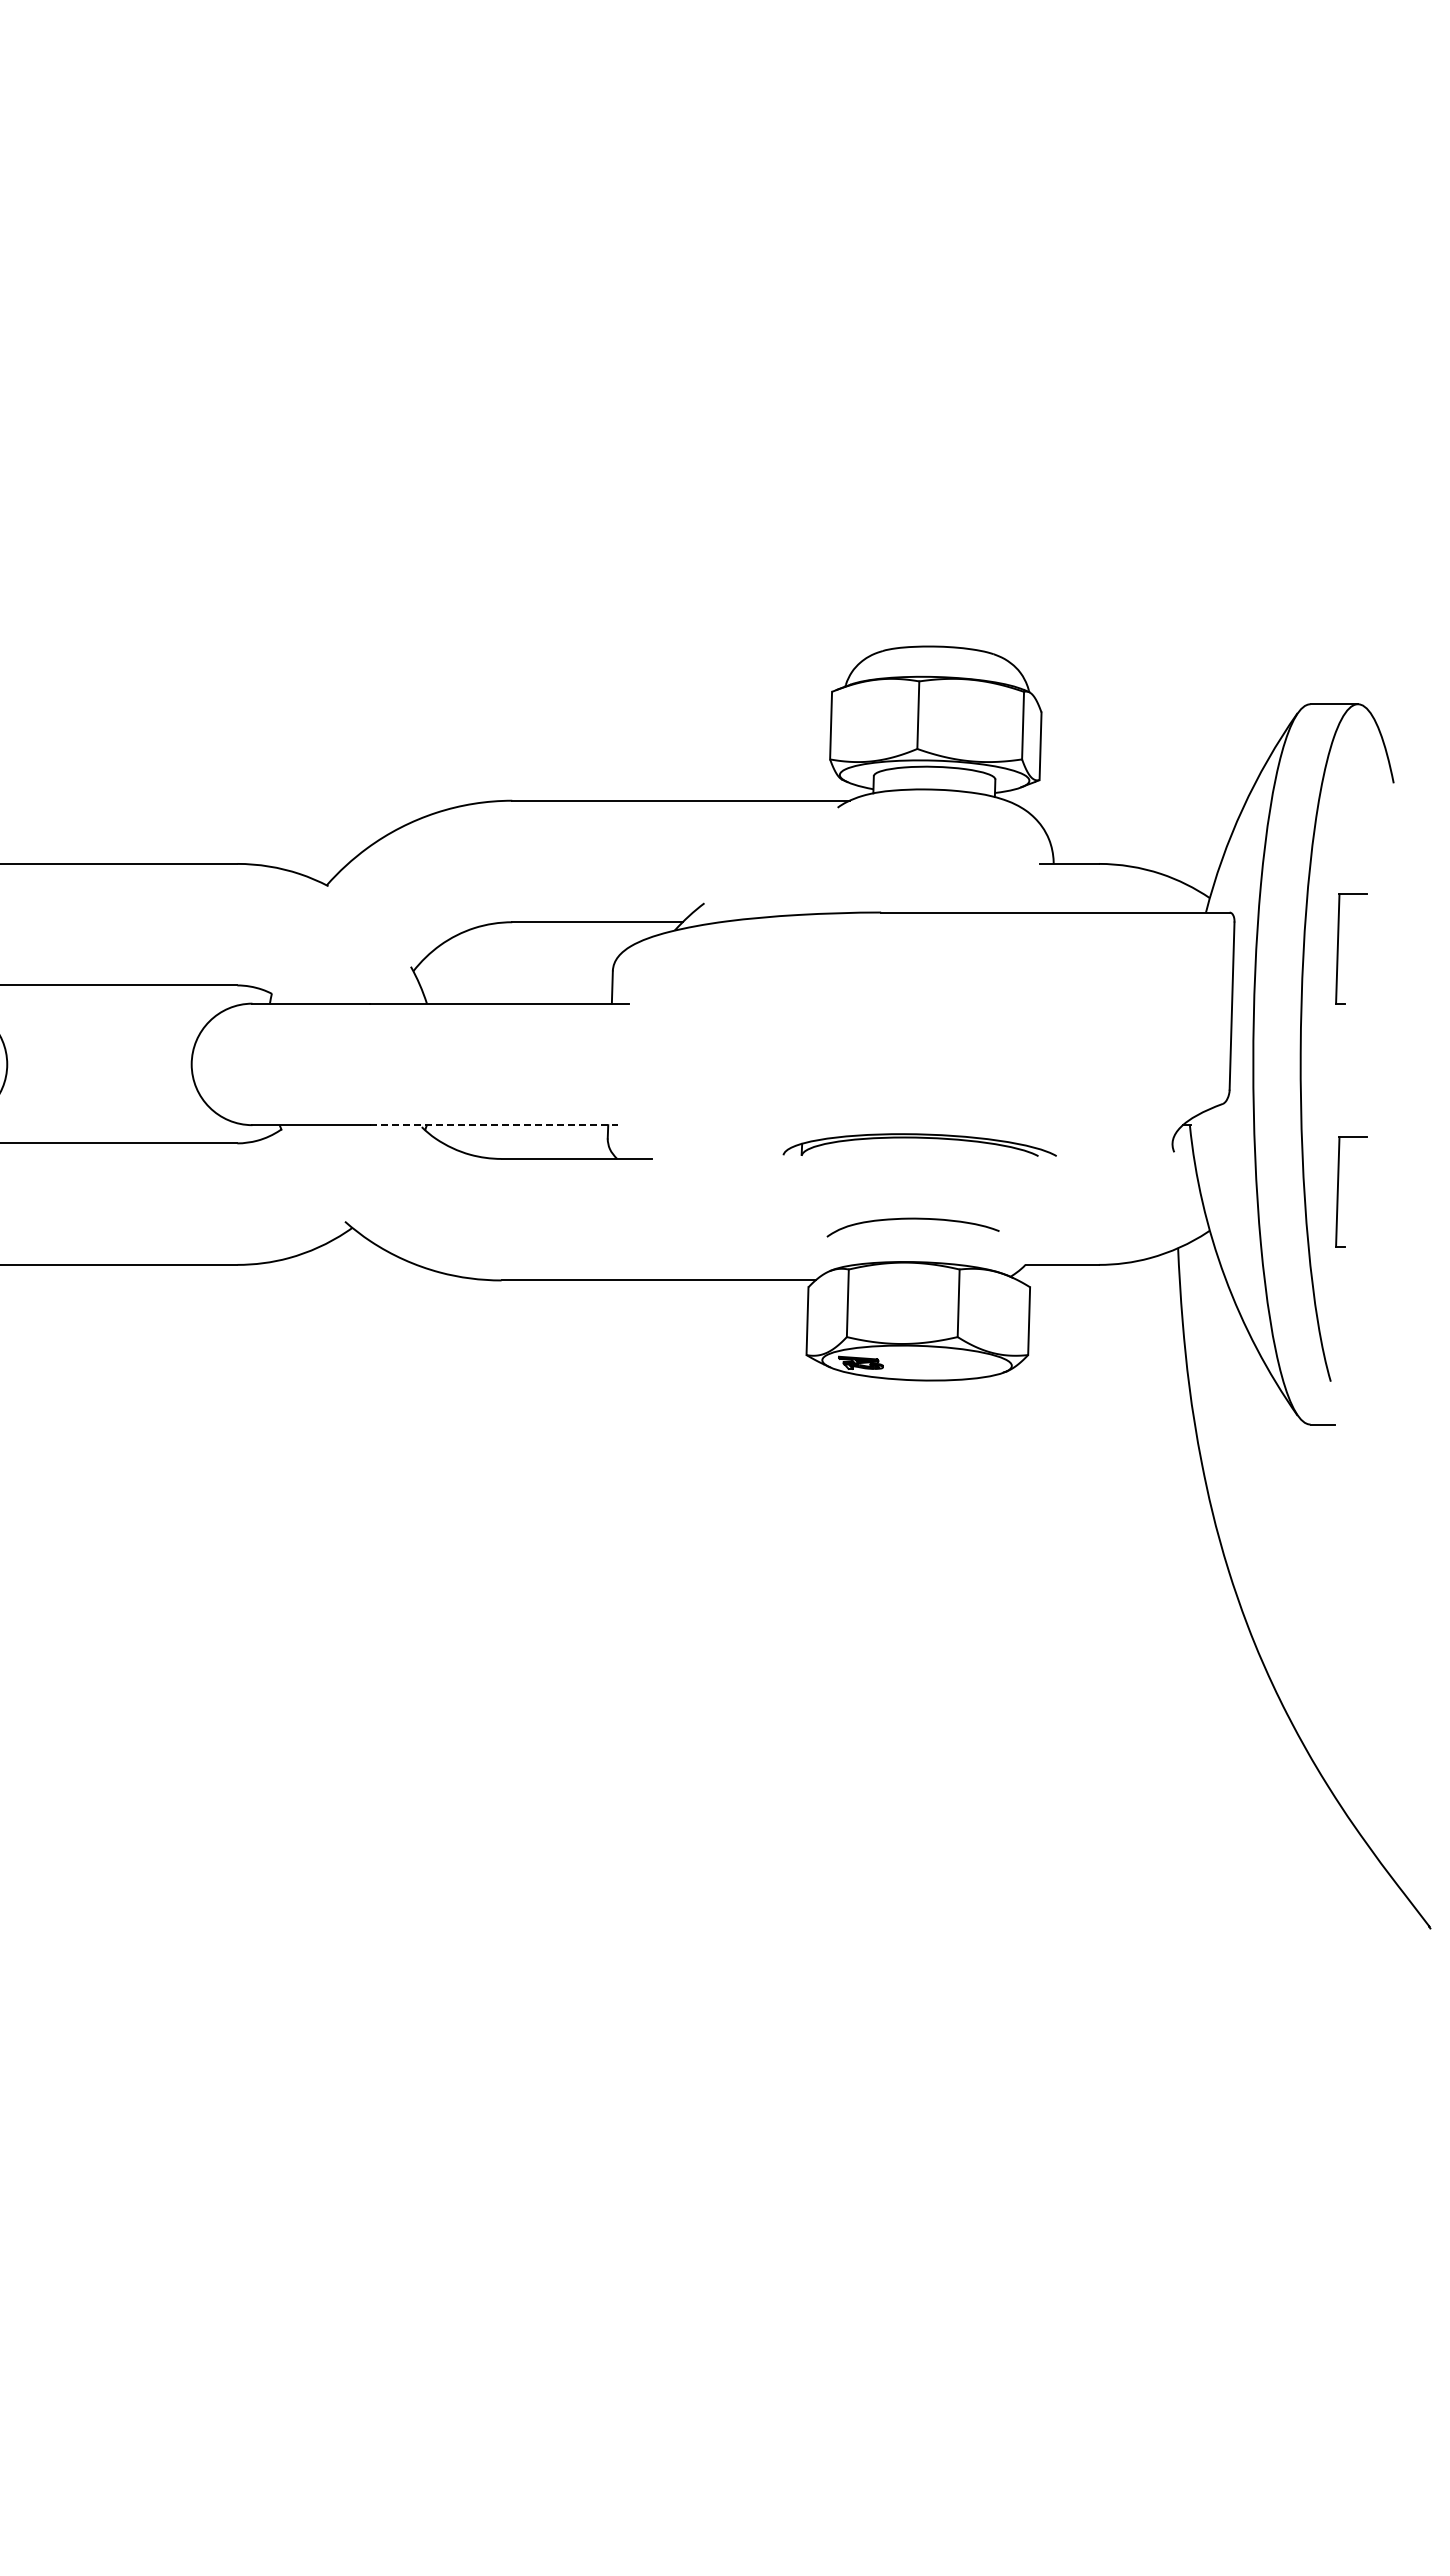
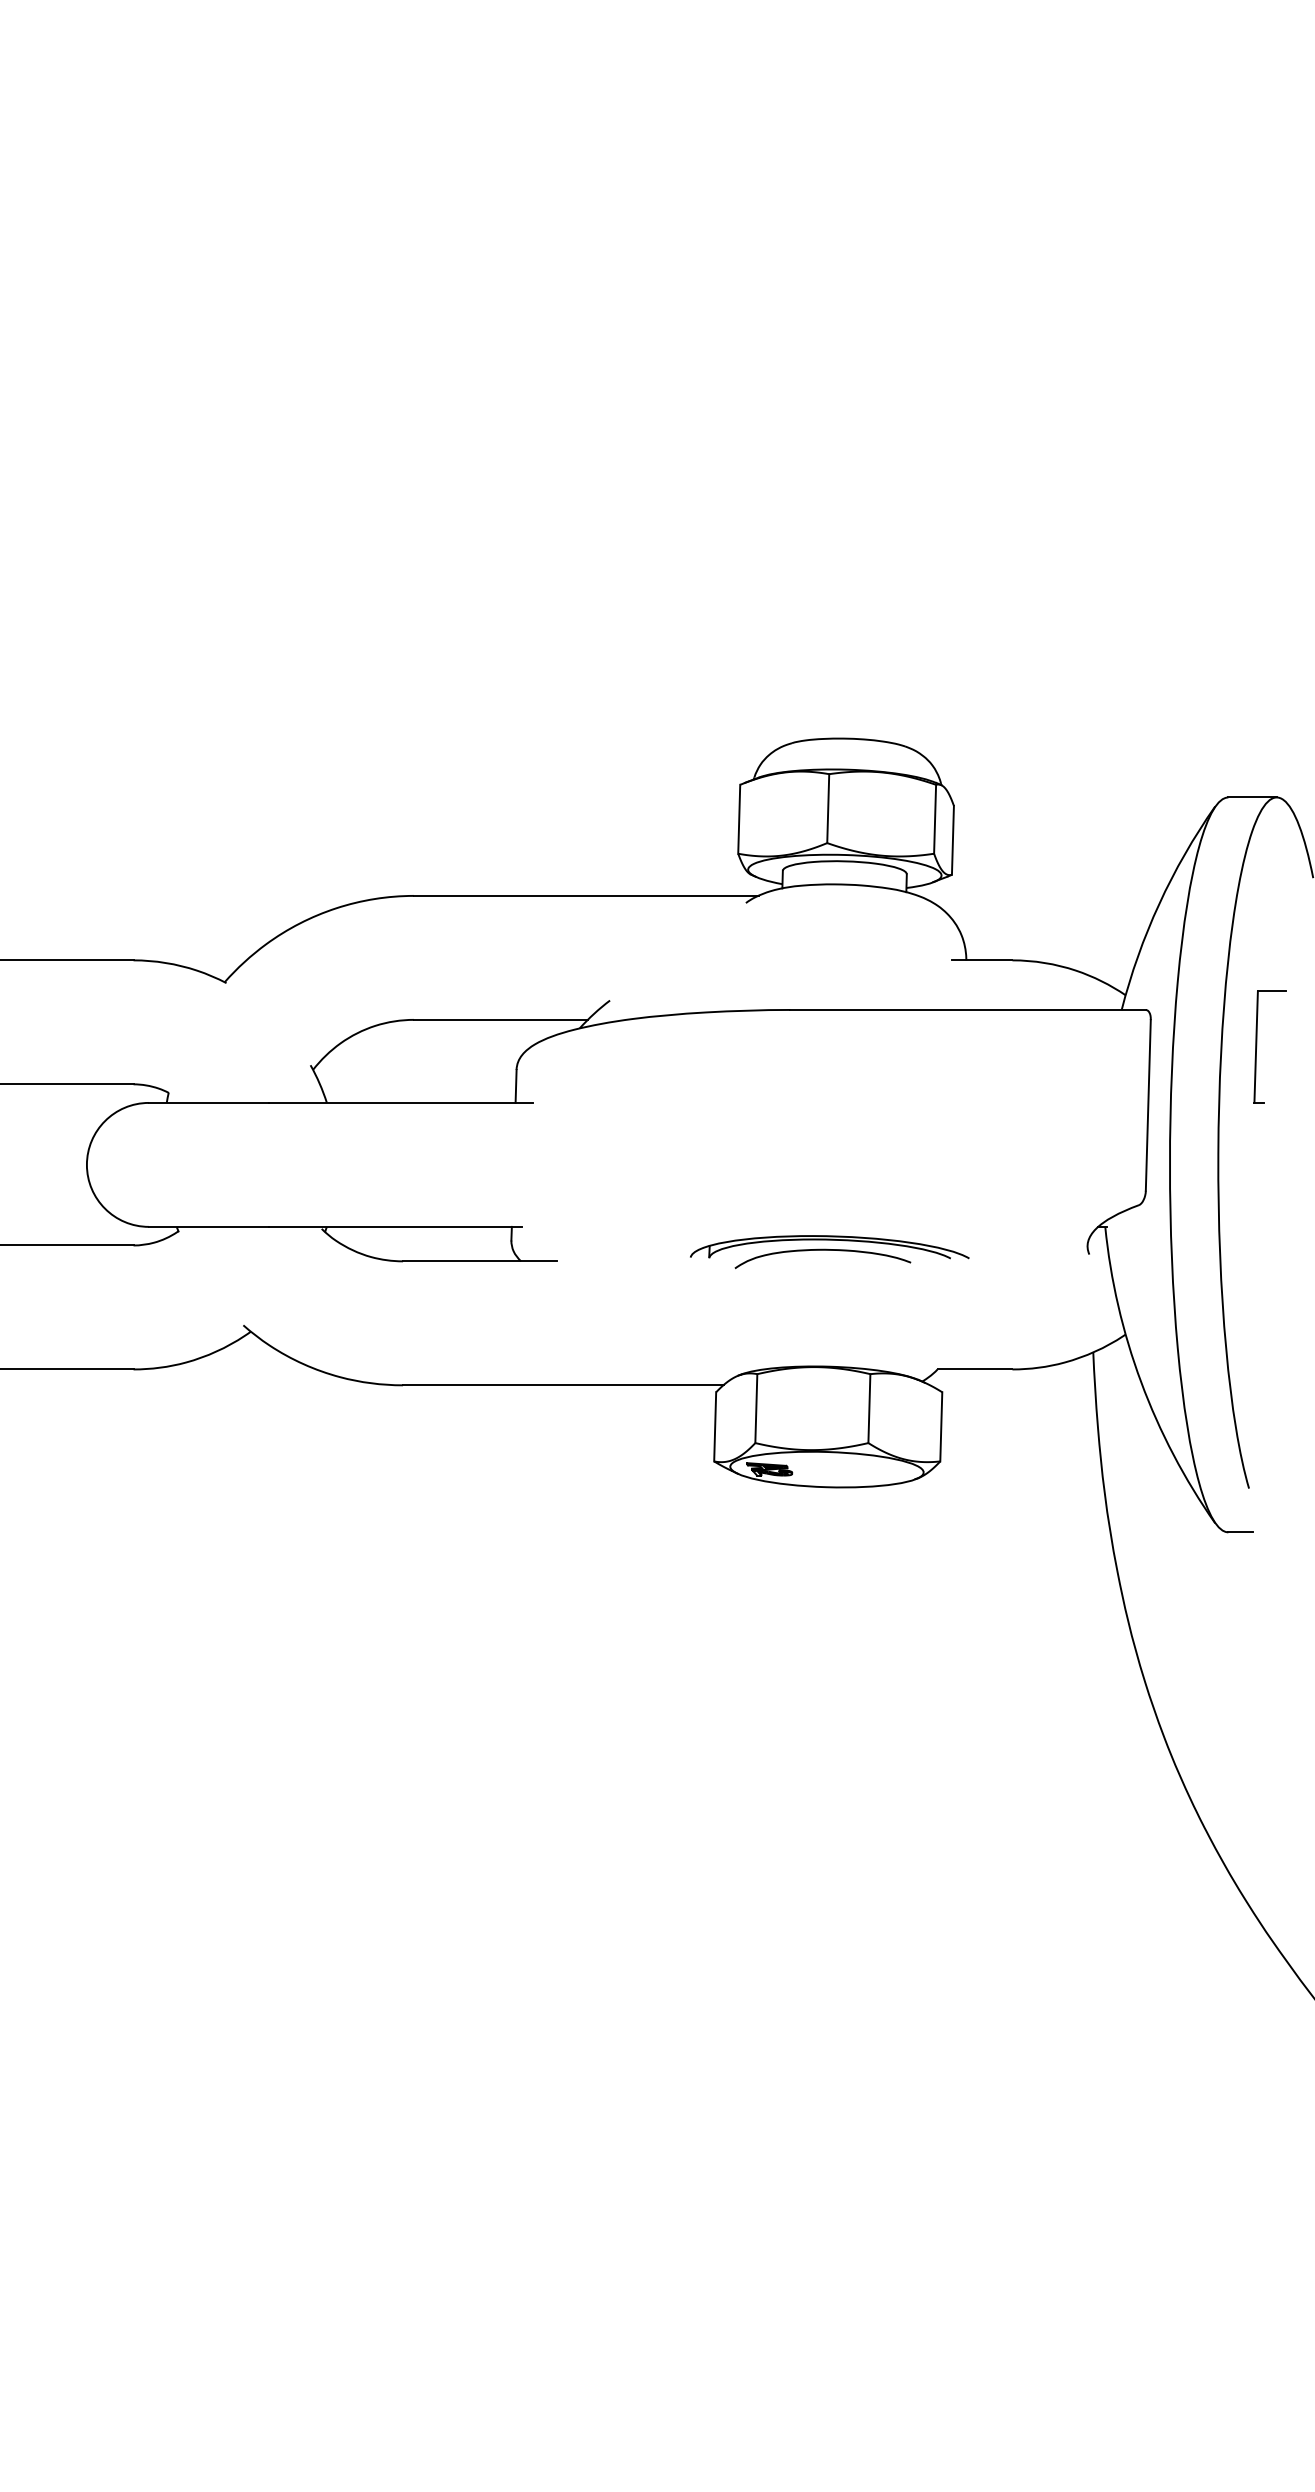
line: (494, 1125) -> (395, 1227), dashed -> solid
part: (1338, 1191) -> (1256, 1294), removed
curve: (912, 1219) -> (822, 1250), moved

